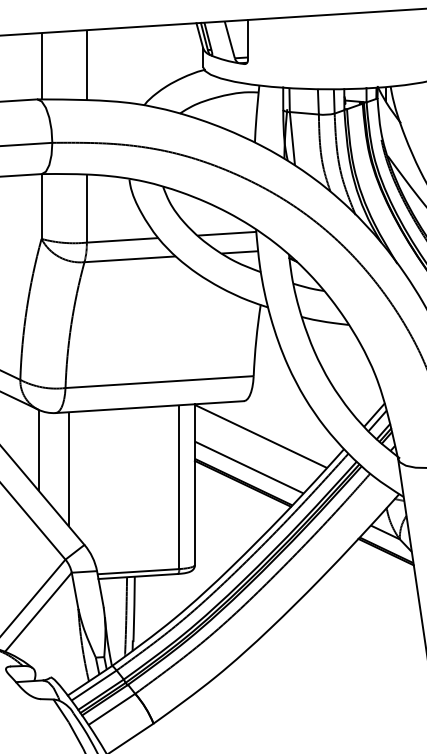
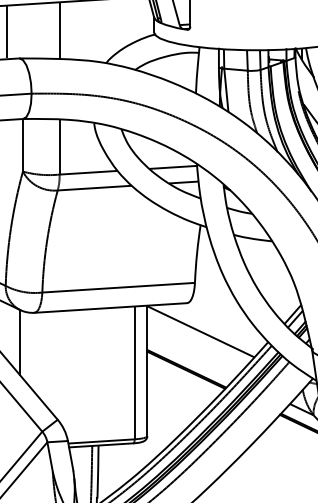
line: (41, 66) -> (6, 31), moved
line: (248, 467) -> (190, 356), removed
line: (68, 469) -> (44, 358), removed

